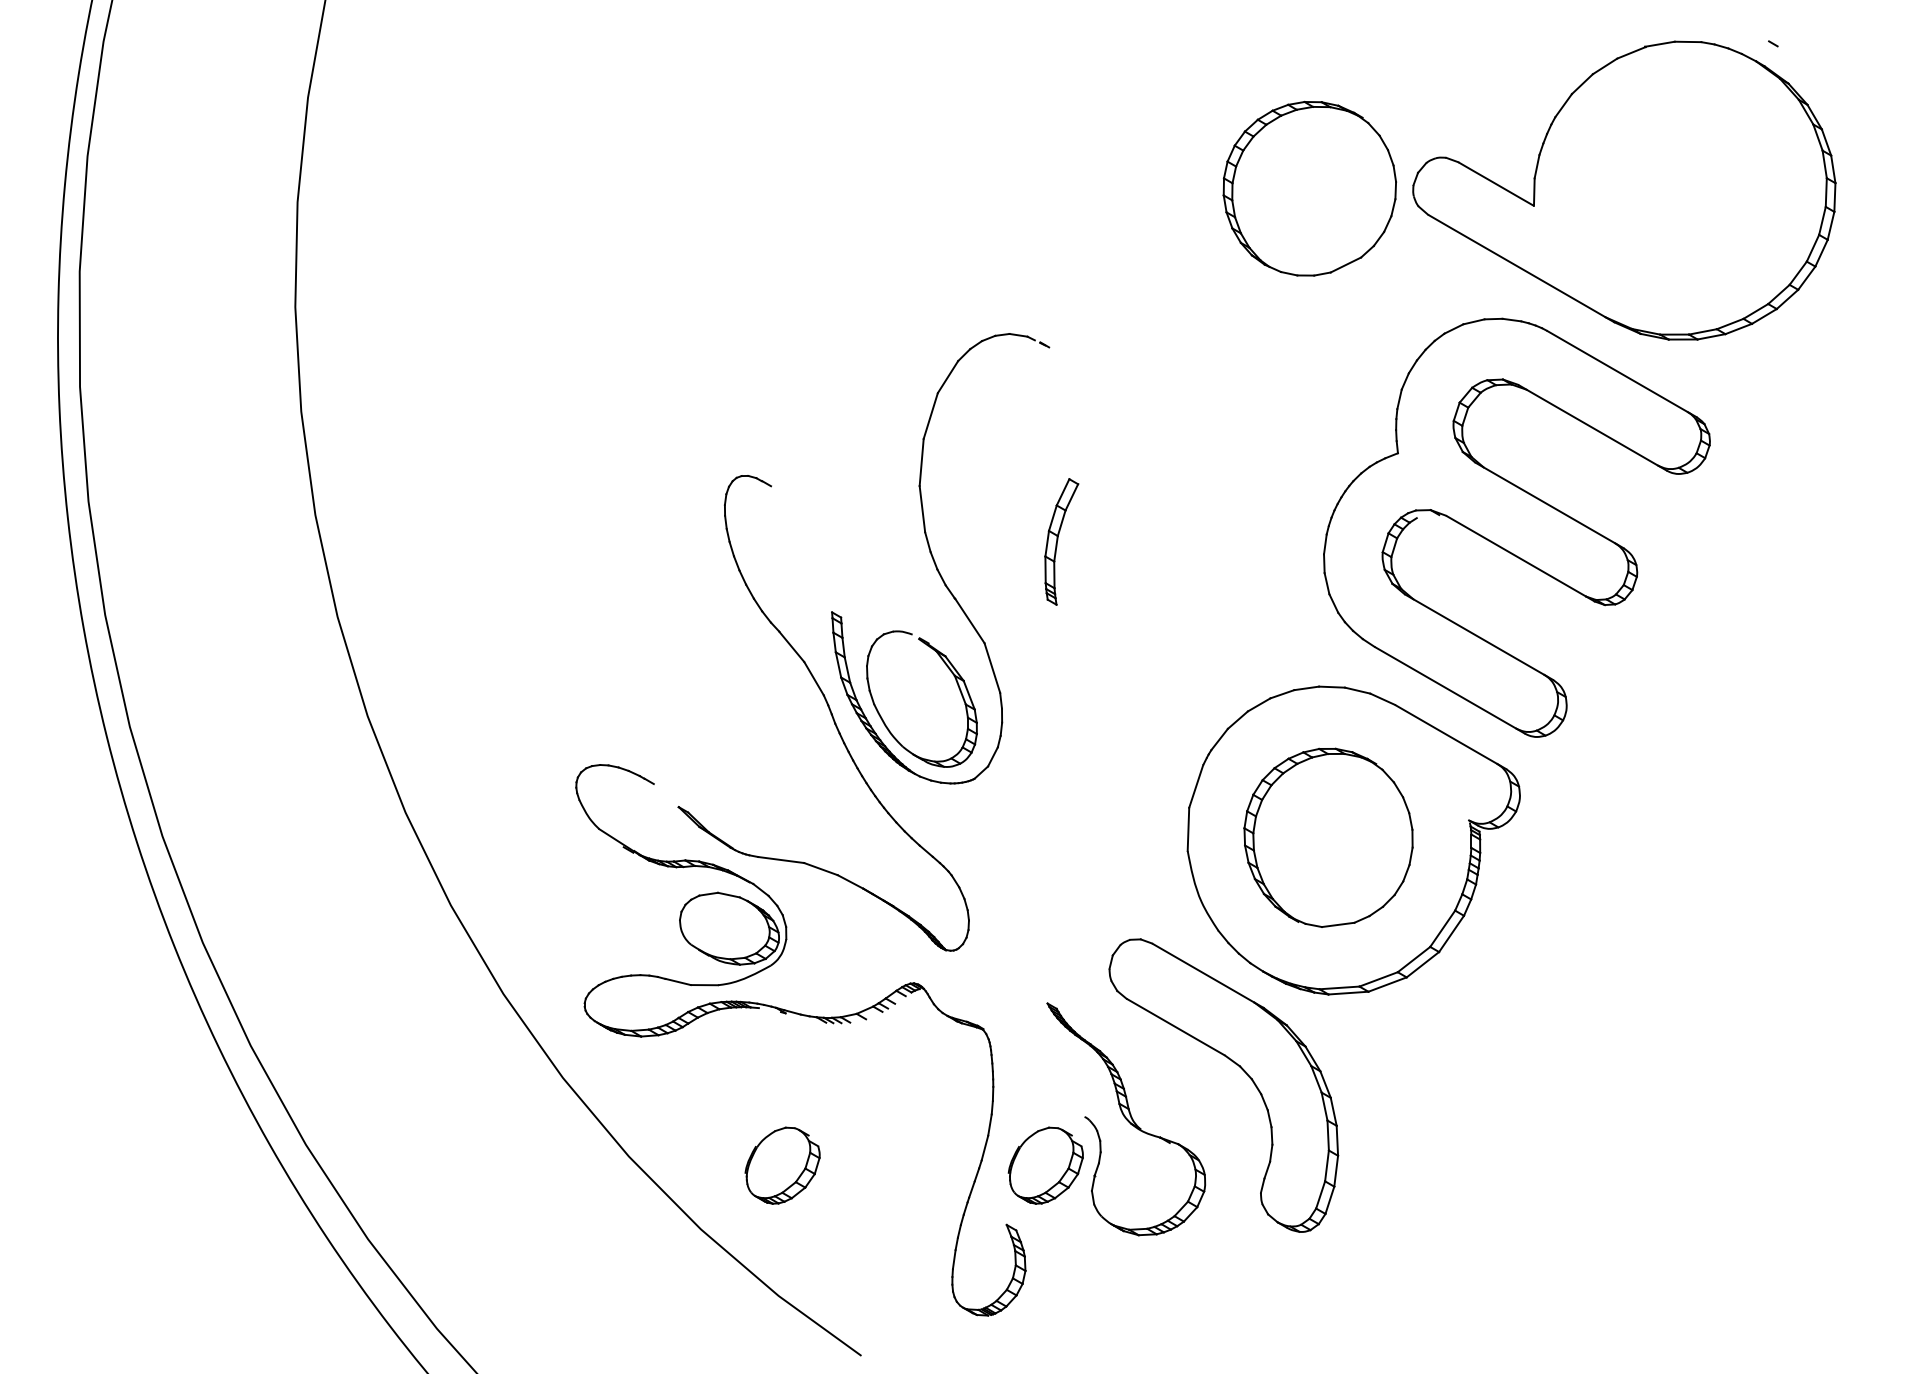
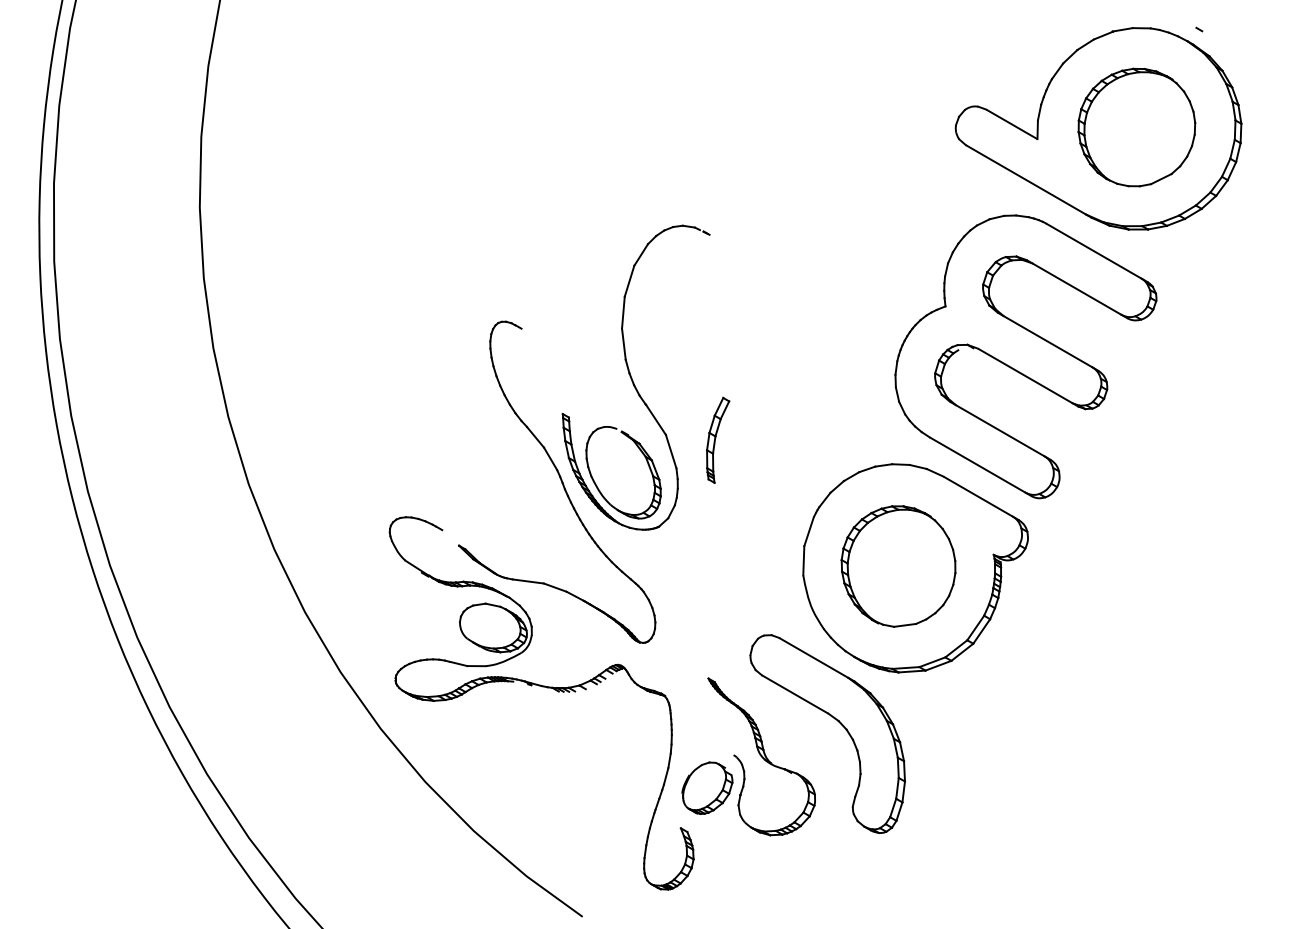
part: (1309, 188) -> (1136, 127), moved
part: (1062, 540) -> (718, 439), moved
part: (782, 1164) -> (529, 787), removed

